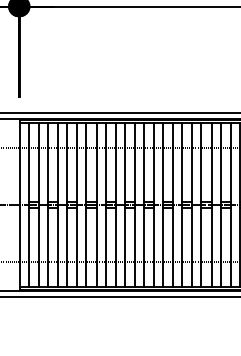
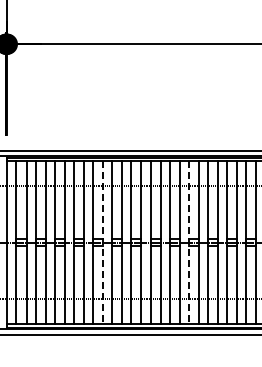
line: (116, 204) -> (103, 242), solid -> dashed
line: (201, 204) -> (188, 242), solid -> dashed

